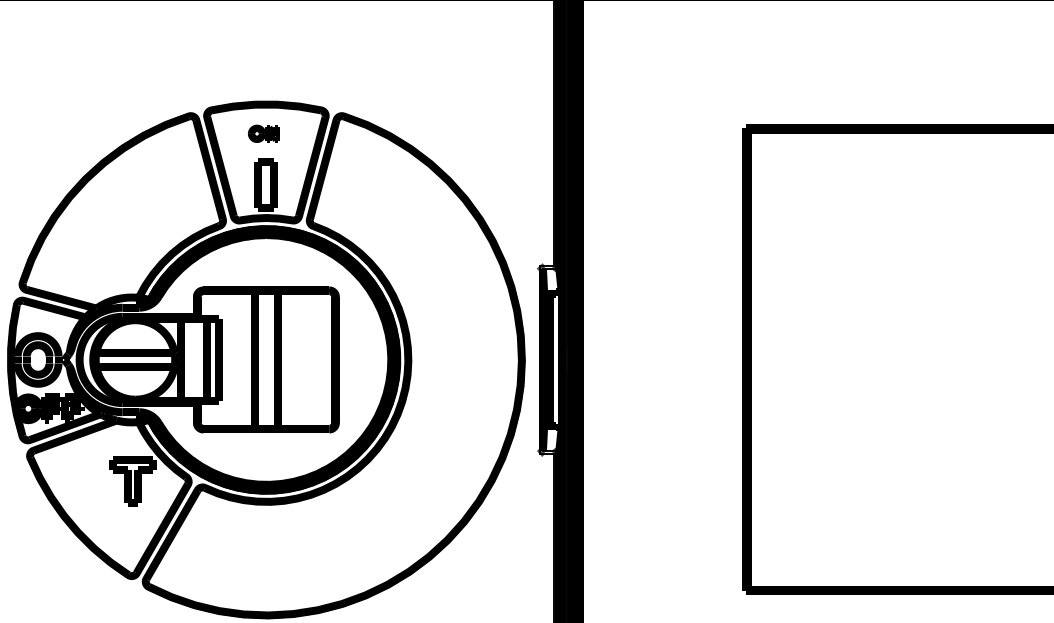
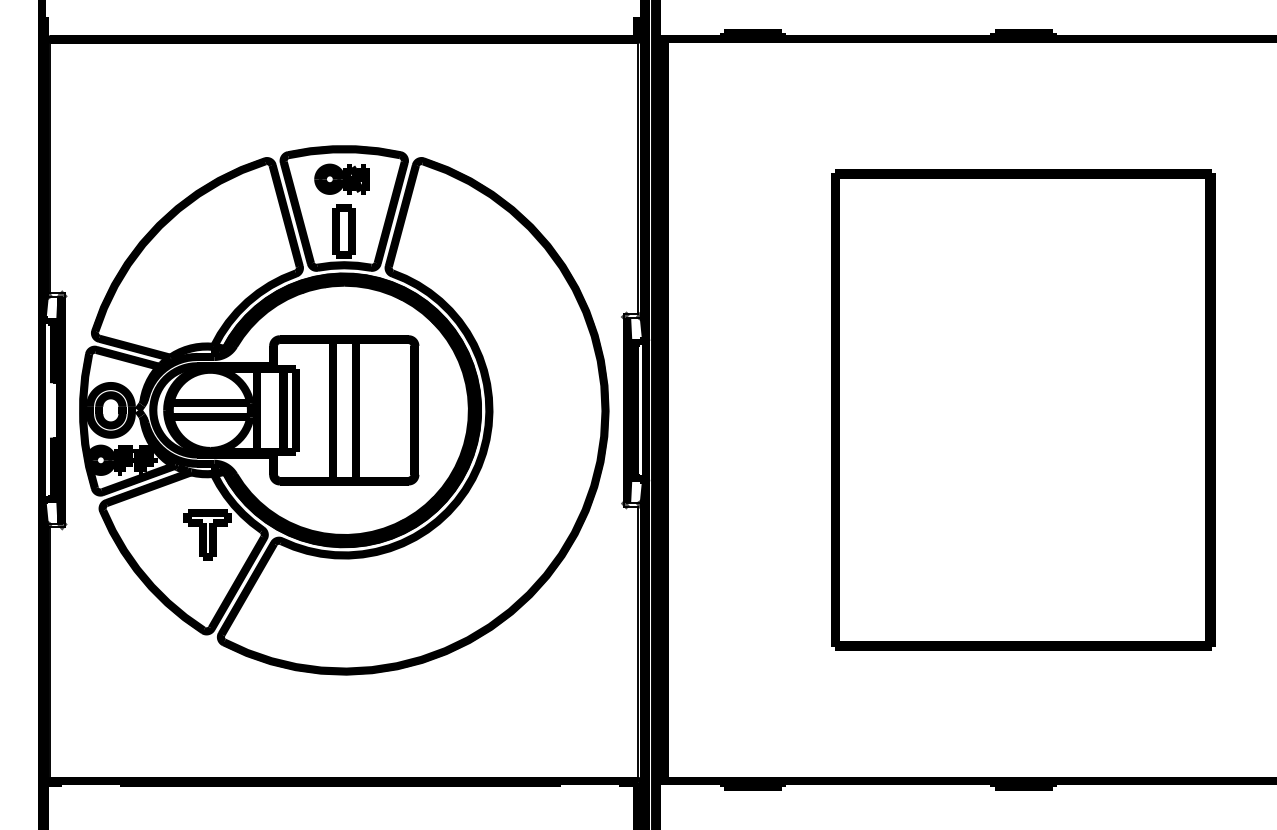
part: (263, 133) -> (341, 178), size x1.67

